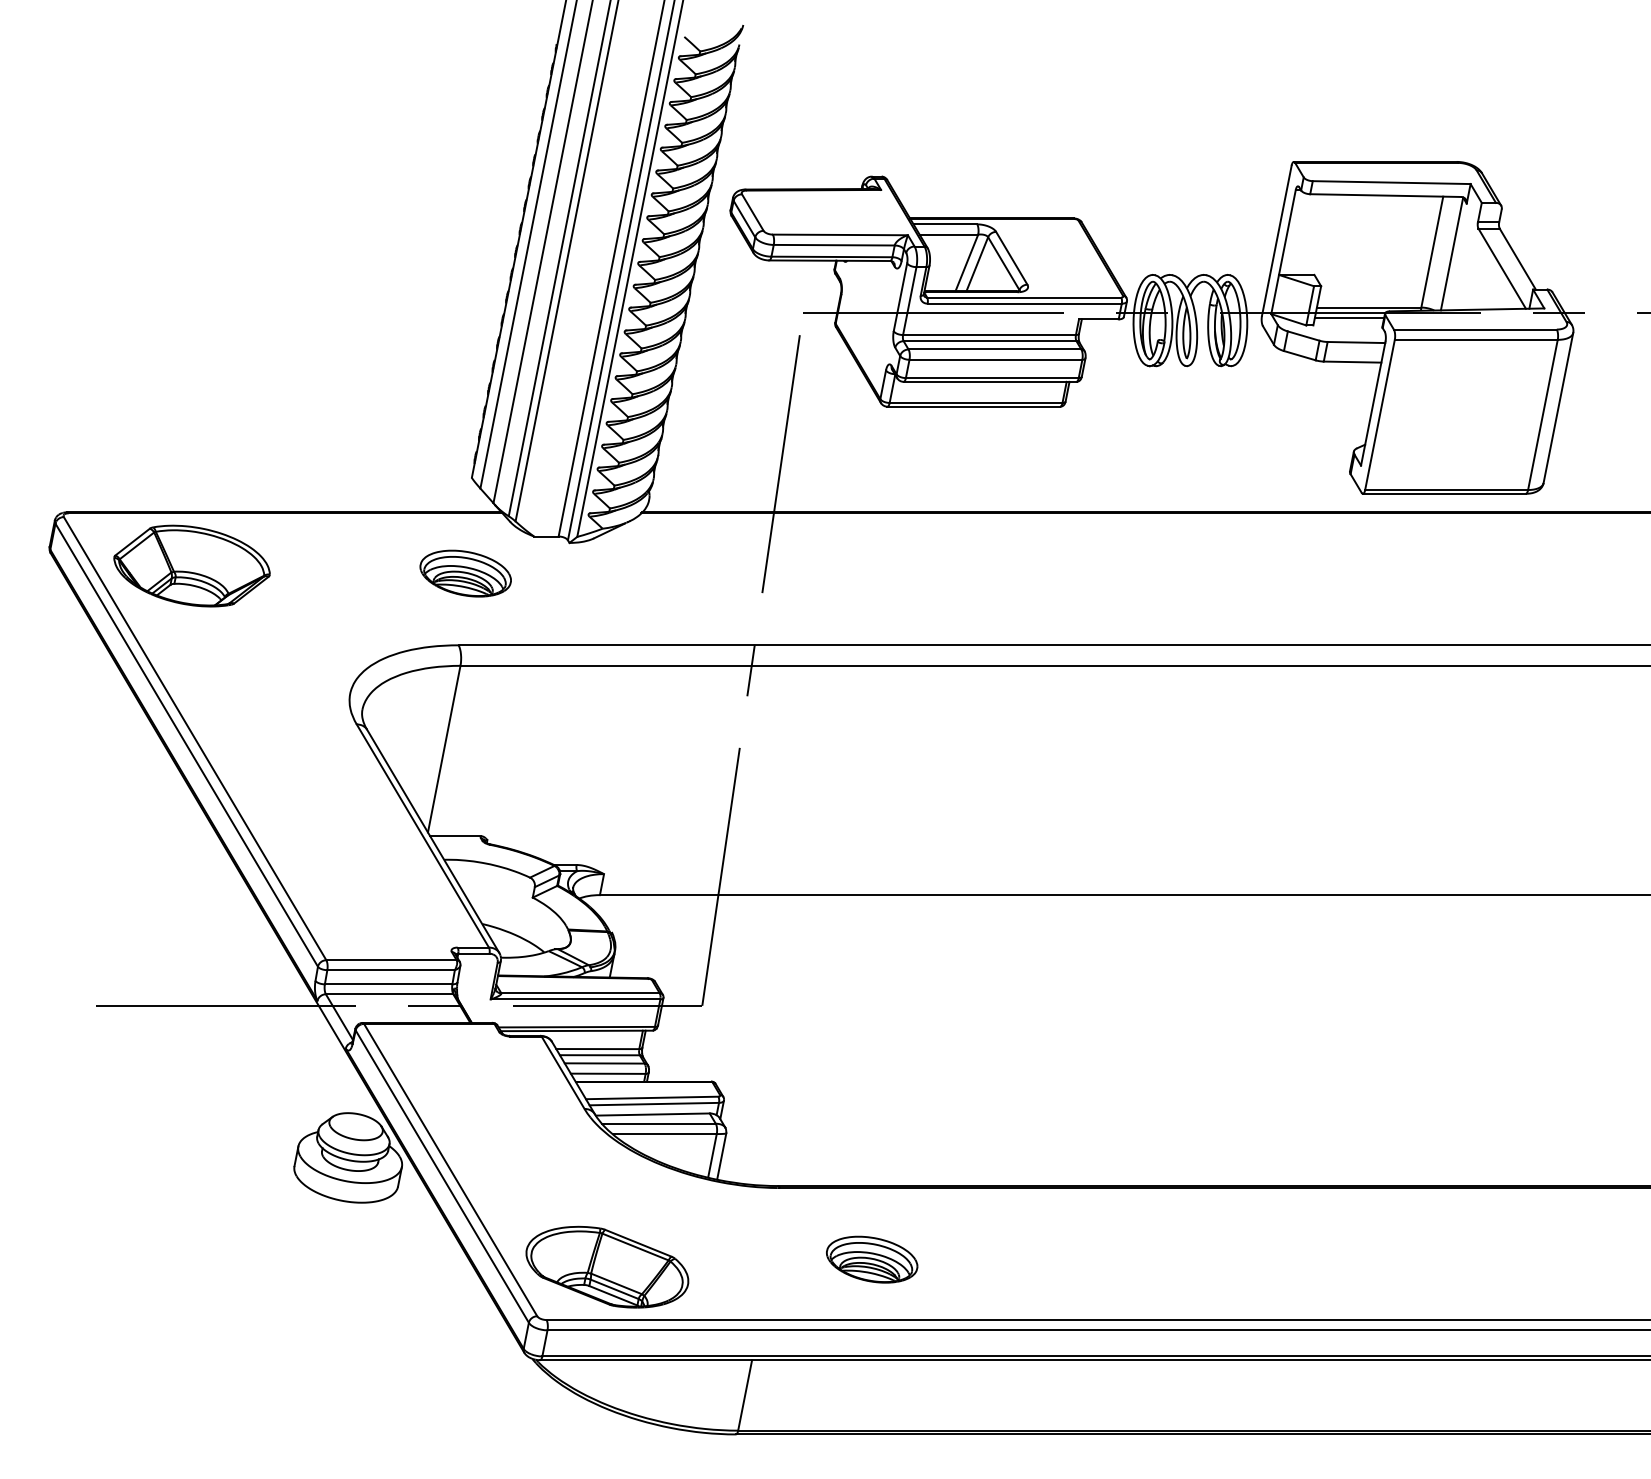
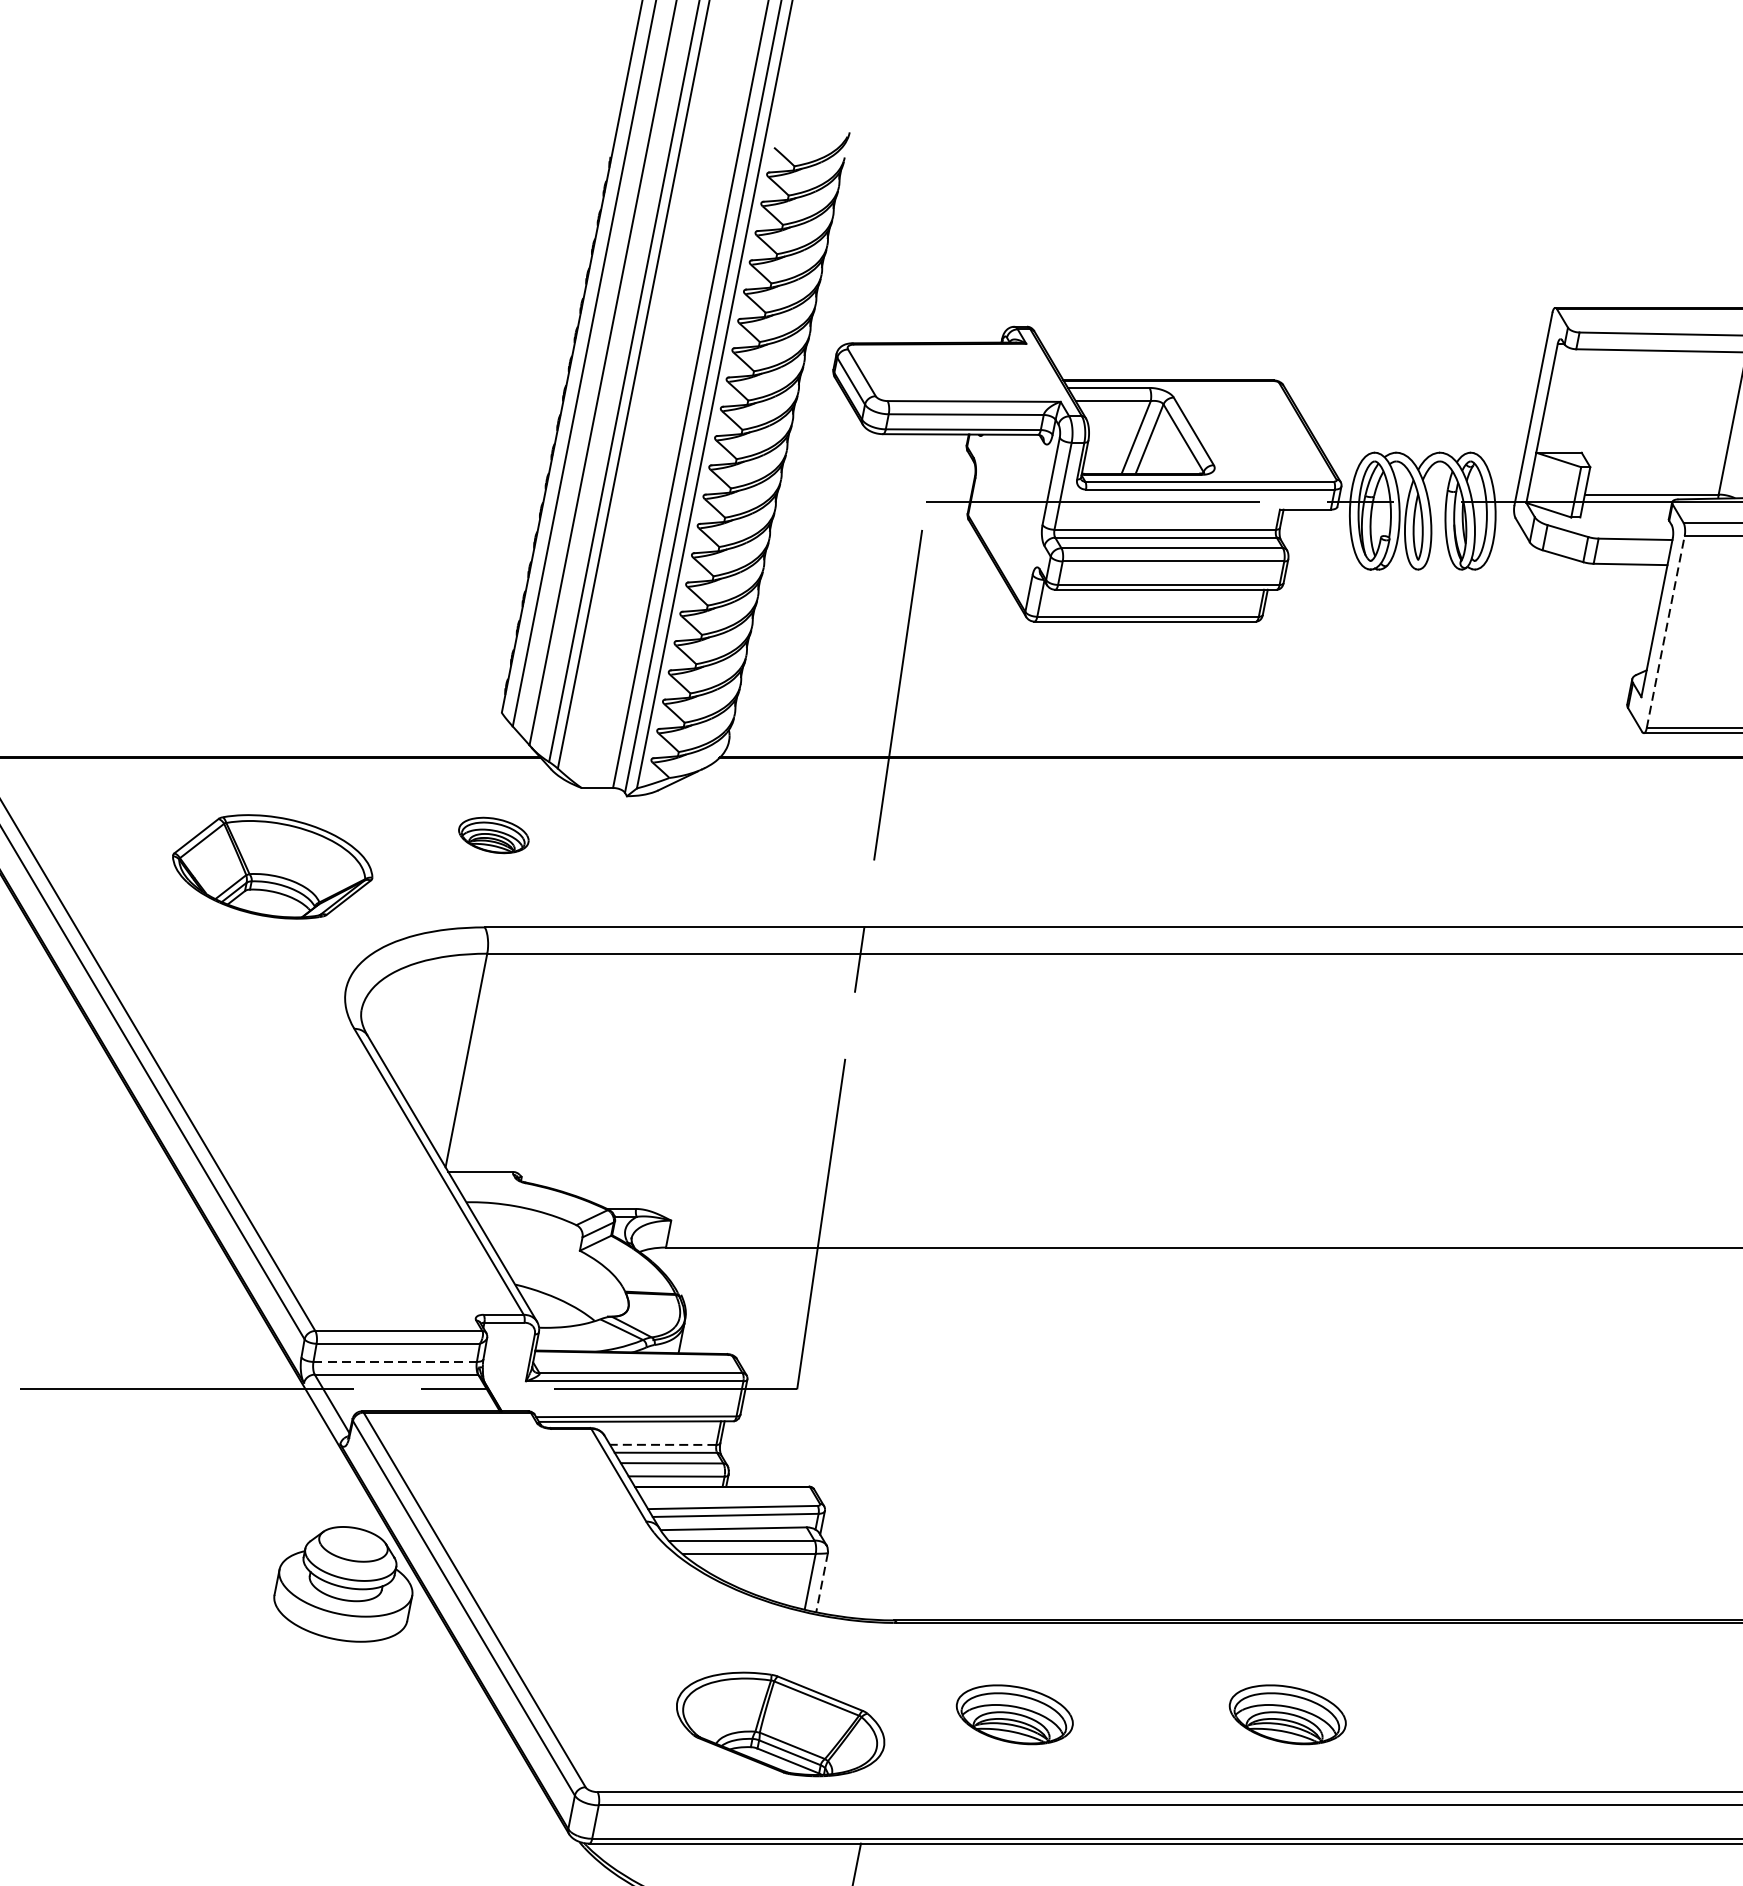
line: (1349, 317) -> (1626, 507), removed
line: (1379, 414) -> (1665, 631), solid -> dashed
part: (191, 565) -> (271, 866), moved
part: (465, 573) -> (493, 835), size x0.6
line: (388, 984) -> (395, 1362), solid -> dashed
line: (597, 1049) -> (662, 1445), solid -> dashed
line: (721, 1156) -> (821, 1582), solid -> dashed
part: (1085, 1259) -> (1288, 1714), added
part: (607, 1266) -> (780, 1723), moved

